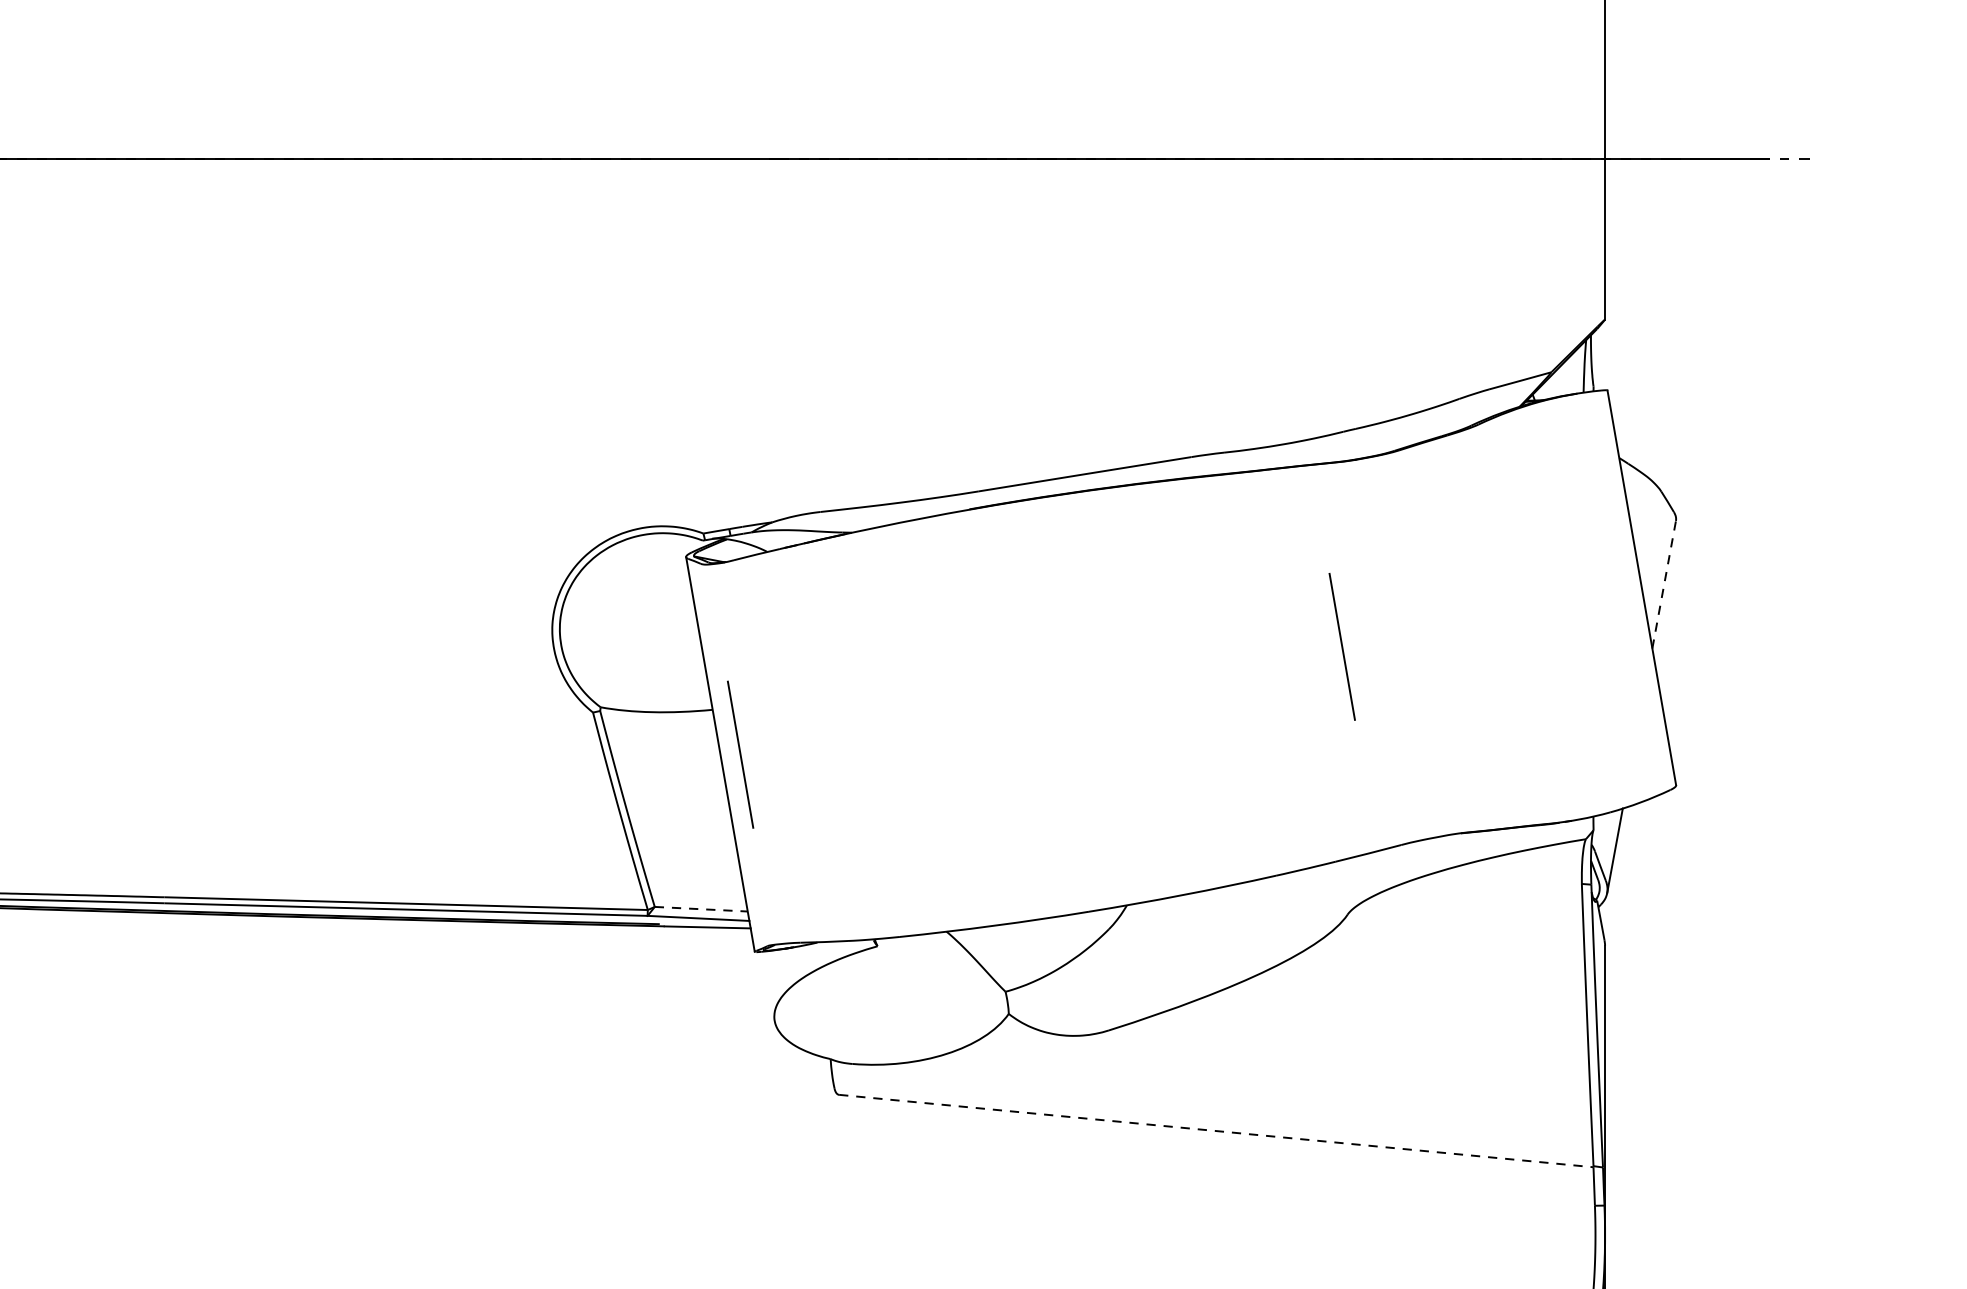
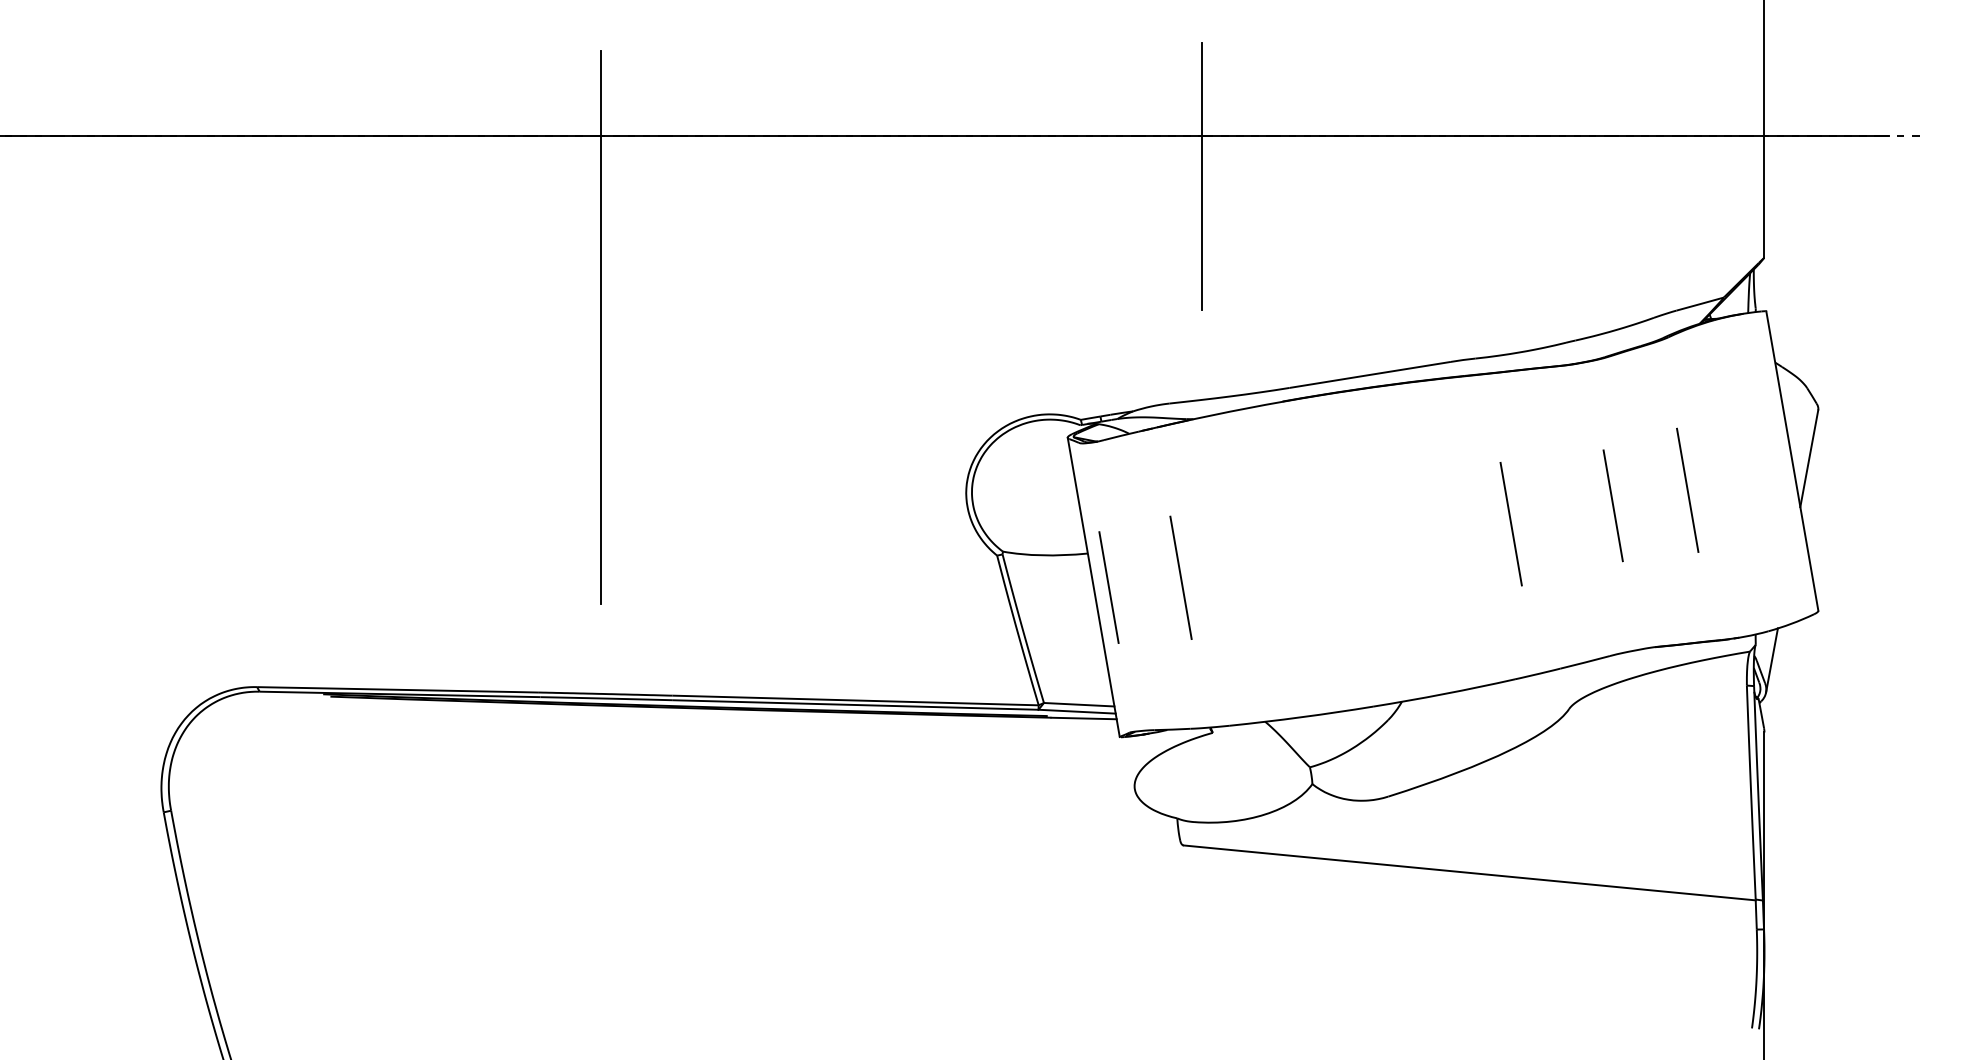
line: (863, 211) -> (1202, 175), added
line: (71, 410) -> (601, 326), added
line: (1664, 584) -> (1809, 458), dashed -> solid
line: (1503, 625) -> (1687, 489), added
line: (1341, 646) -> (1612, 505), moved
line: (1270, 670) -> (1510, 523), added
line: (834, 741) -> (1180, 577), added
line: (701, 908) -> (1079, 704), dashed -> solid
line: (1217, 1130) -> (1470, 872), dashed -> solid

